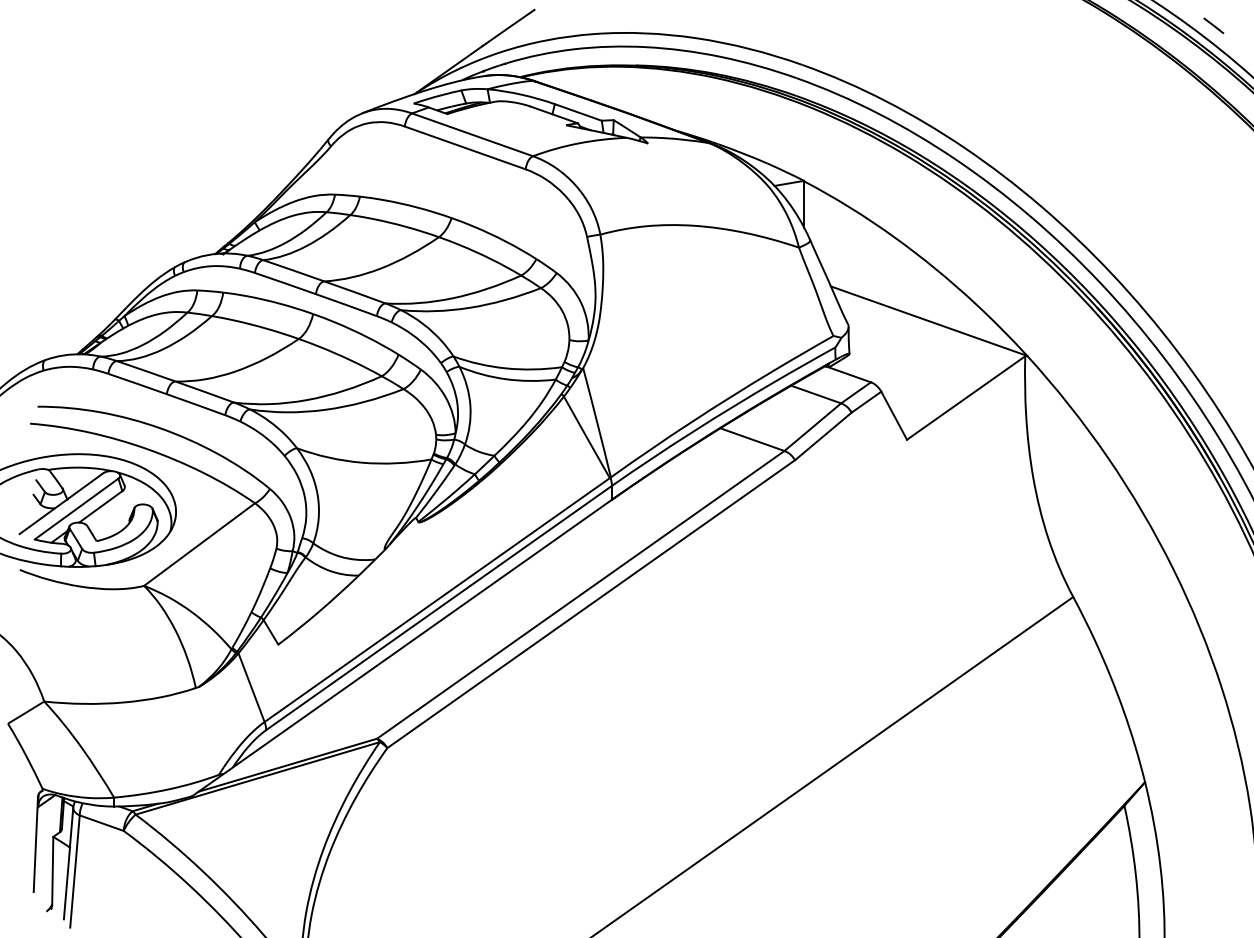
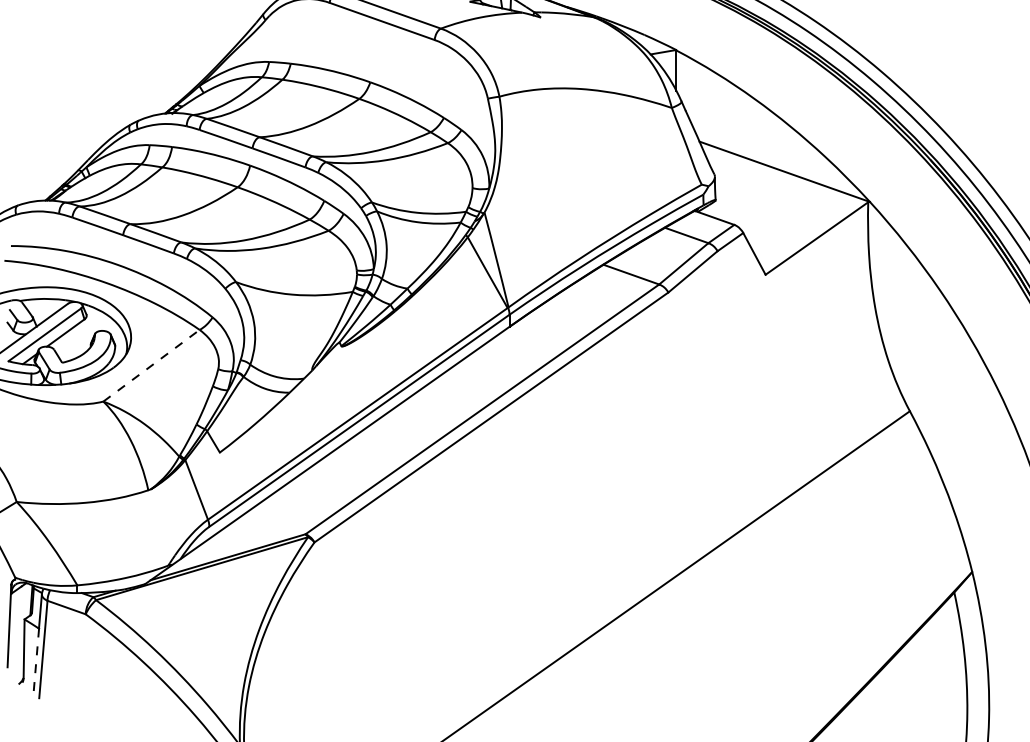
line: (199, 544) -> (151, 365), solid -> dashed
line: (67, 882) -> (36, 659), solid -> dashed

